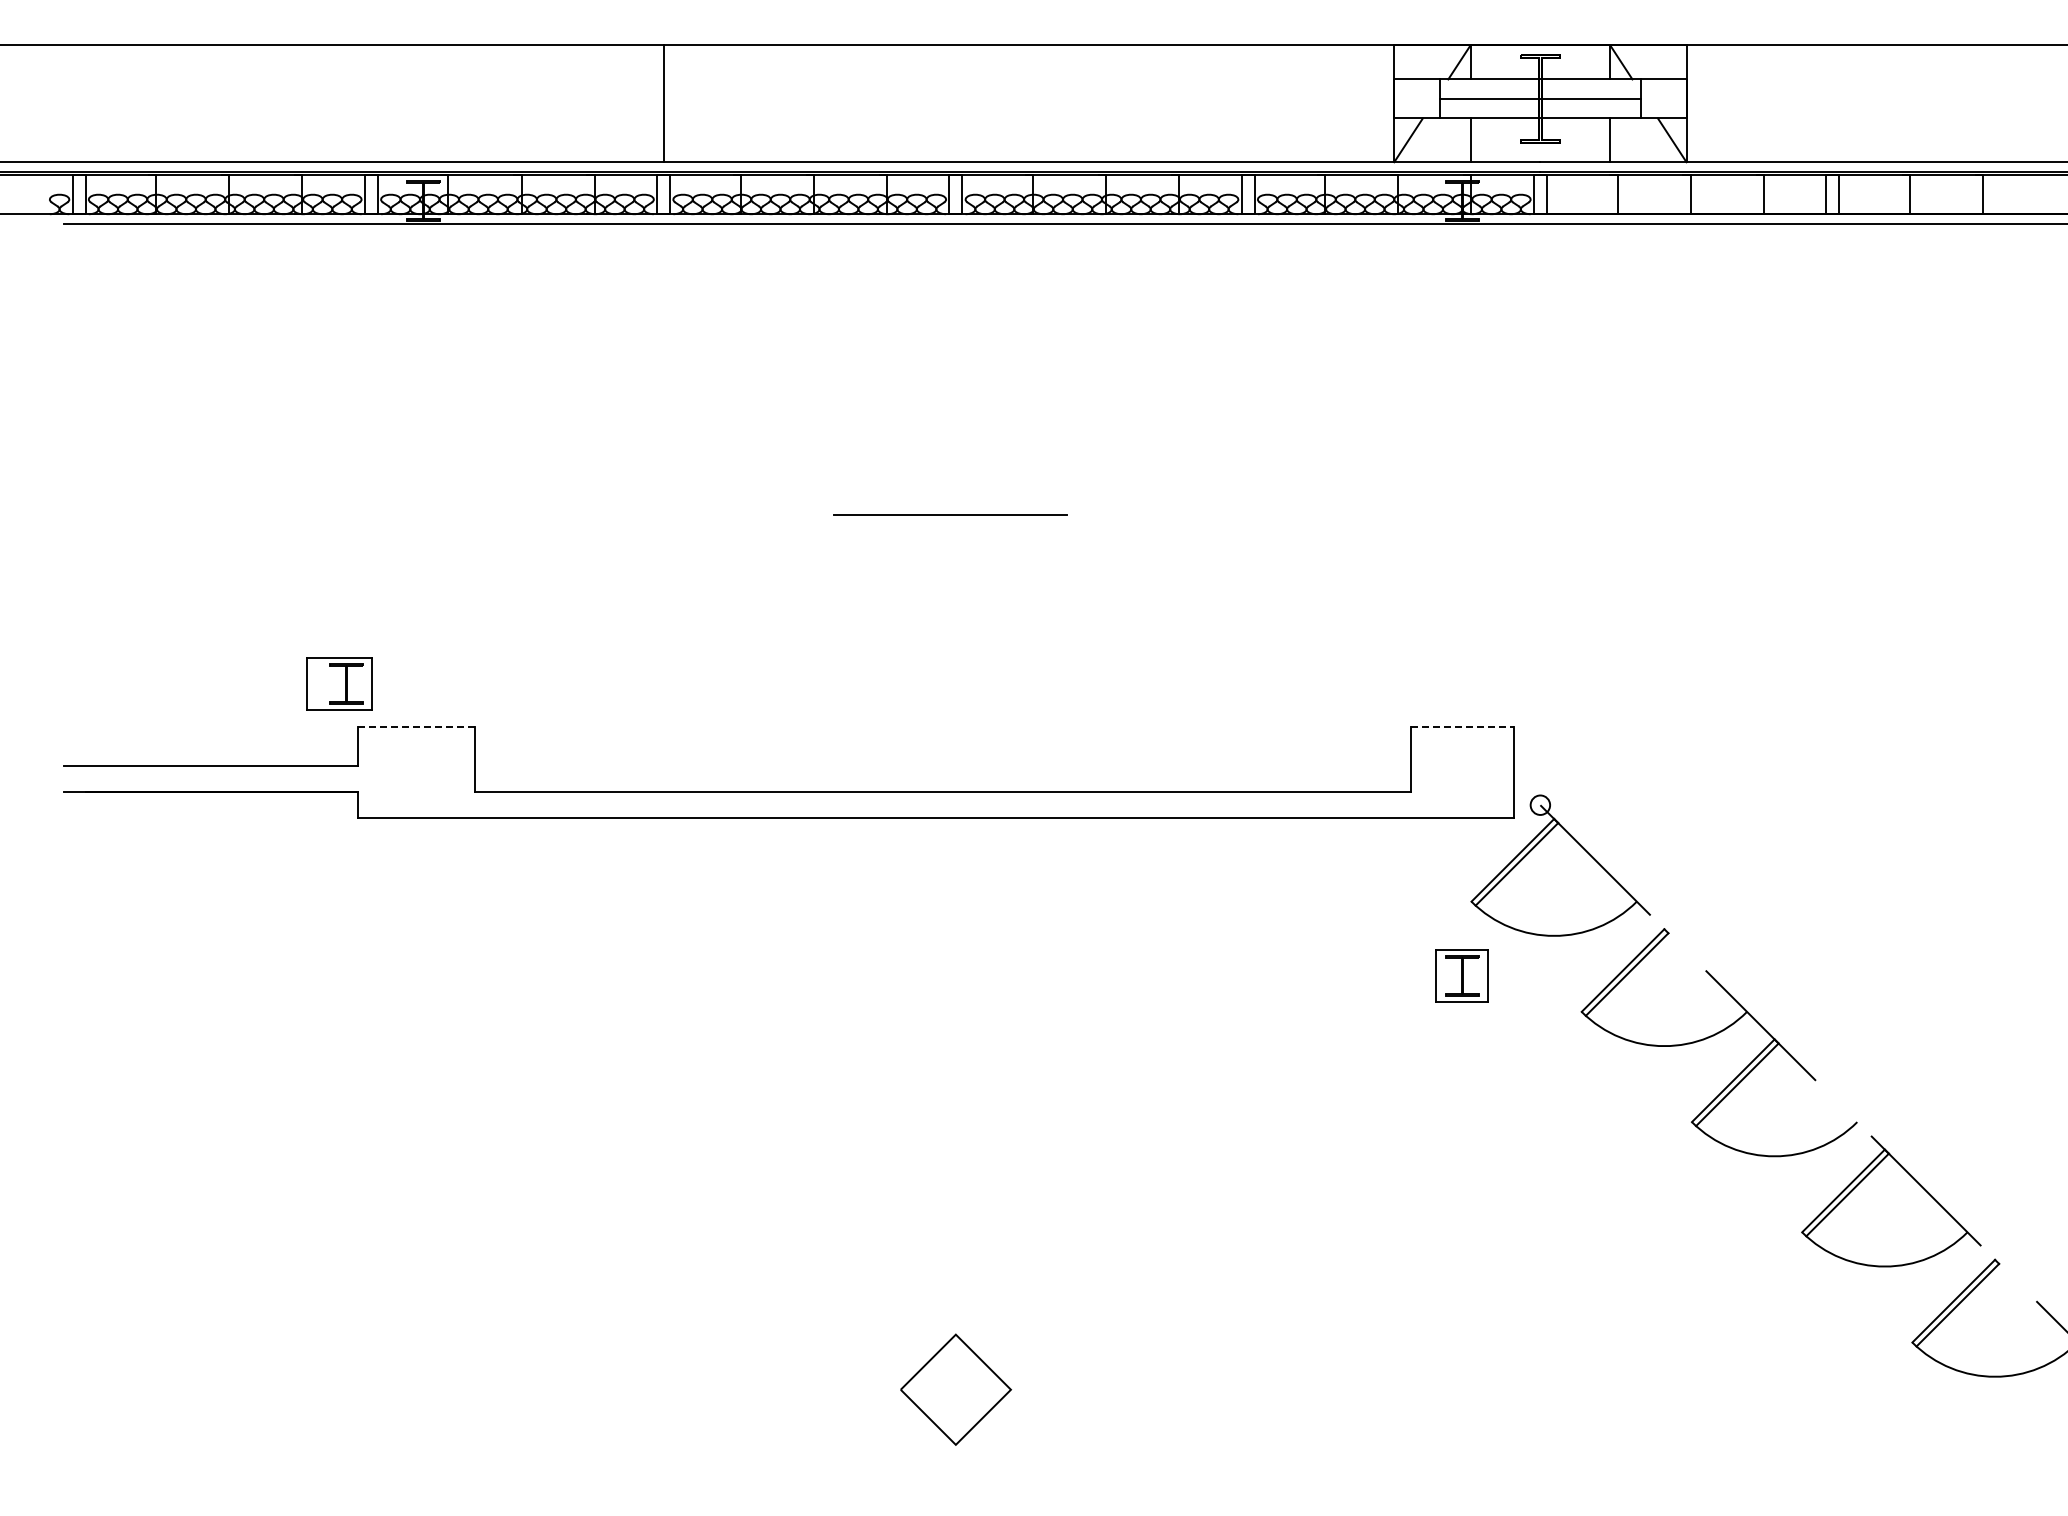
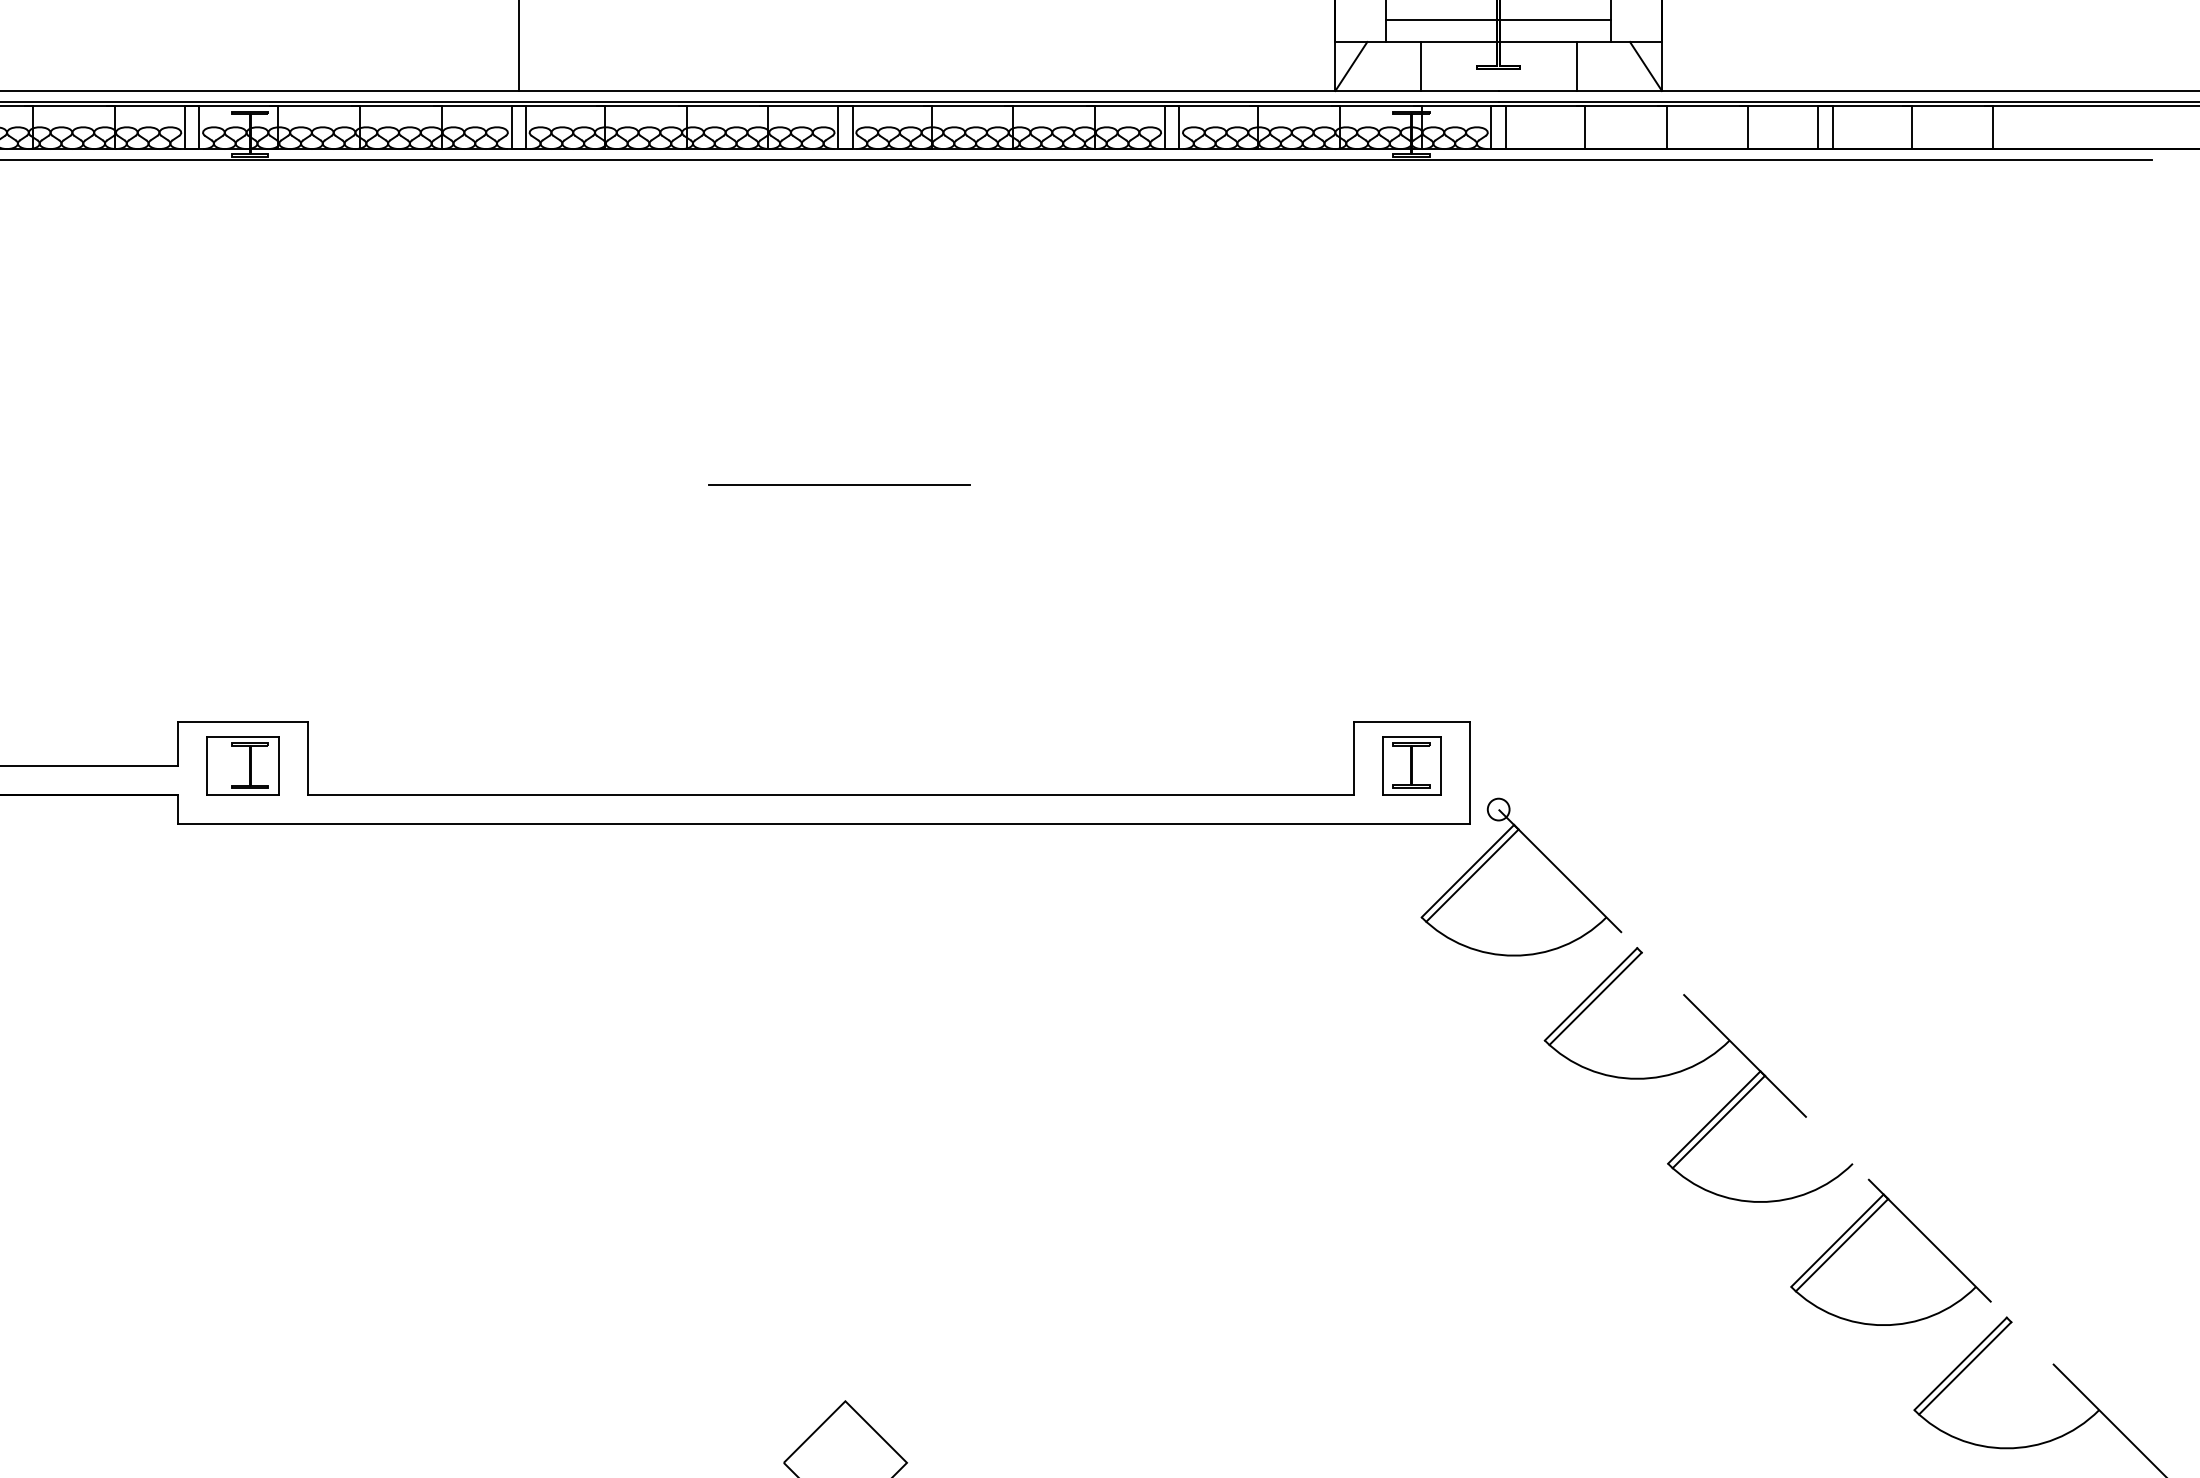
part: (339, 683) -> (242, 765), moved
line: (417, 727) -> (243, 722), dashed -> solid
line: (1462, 727) -> (1411, 722), dashed -> solid
part: (1461, 975) -> (1410, 765), moved

